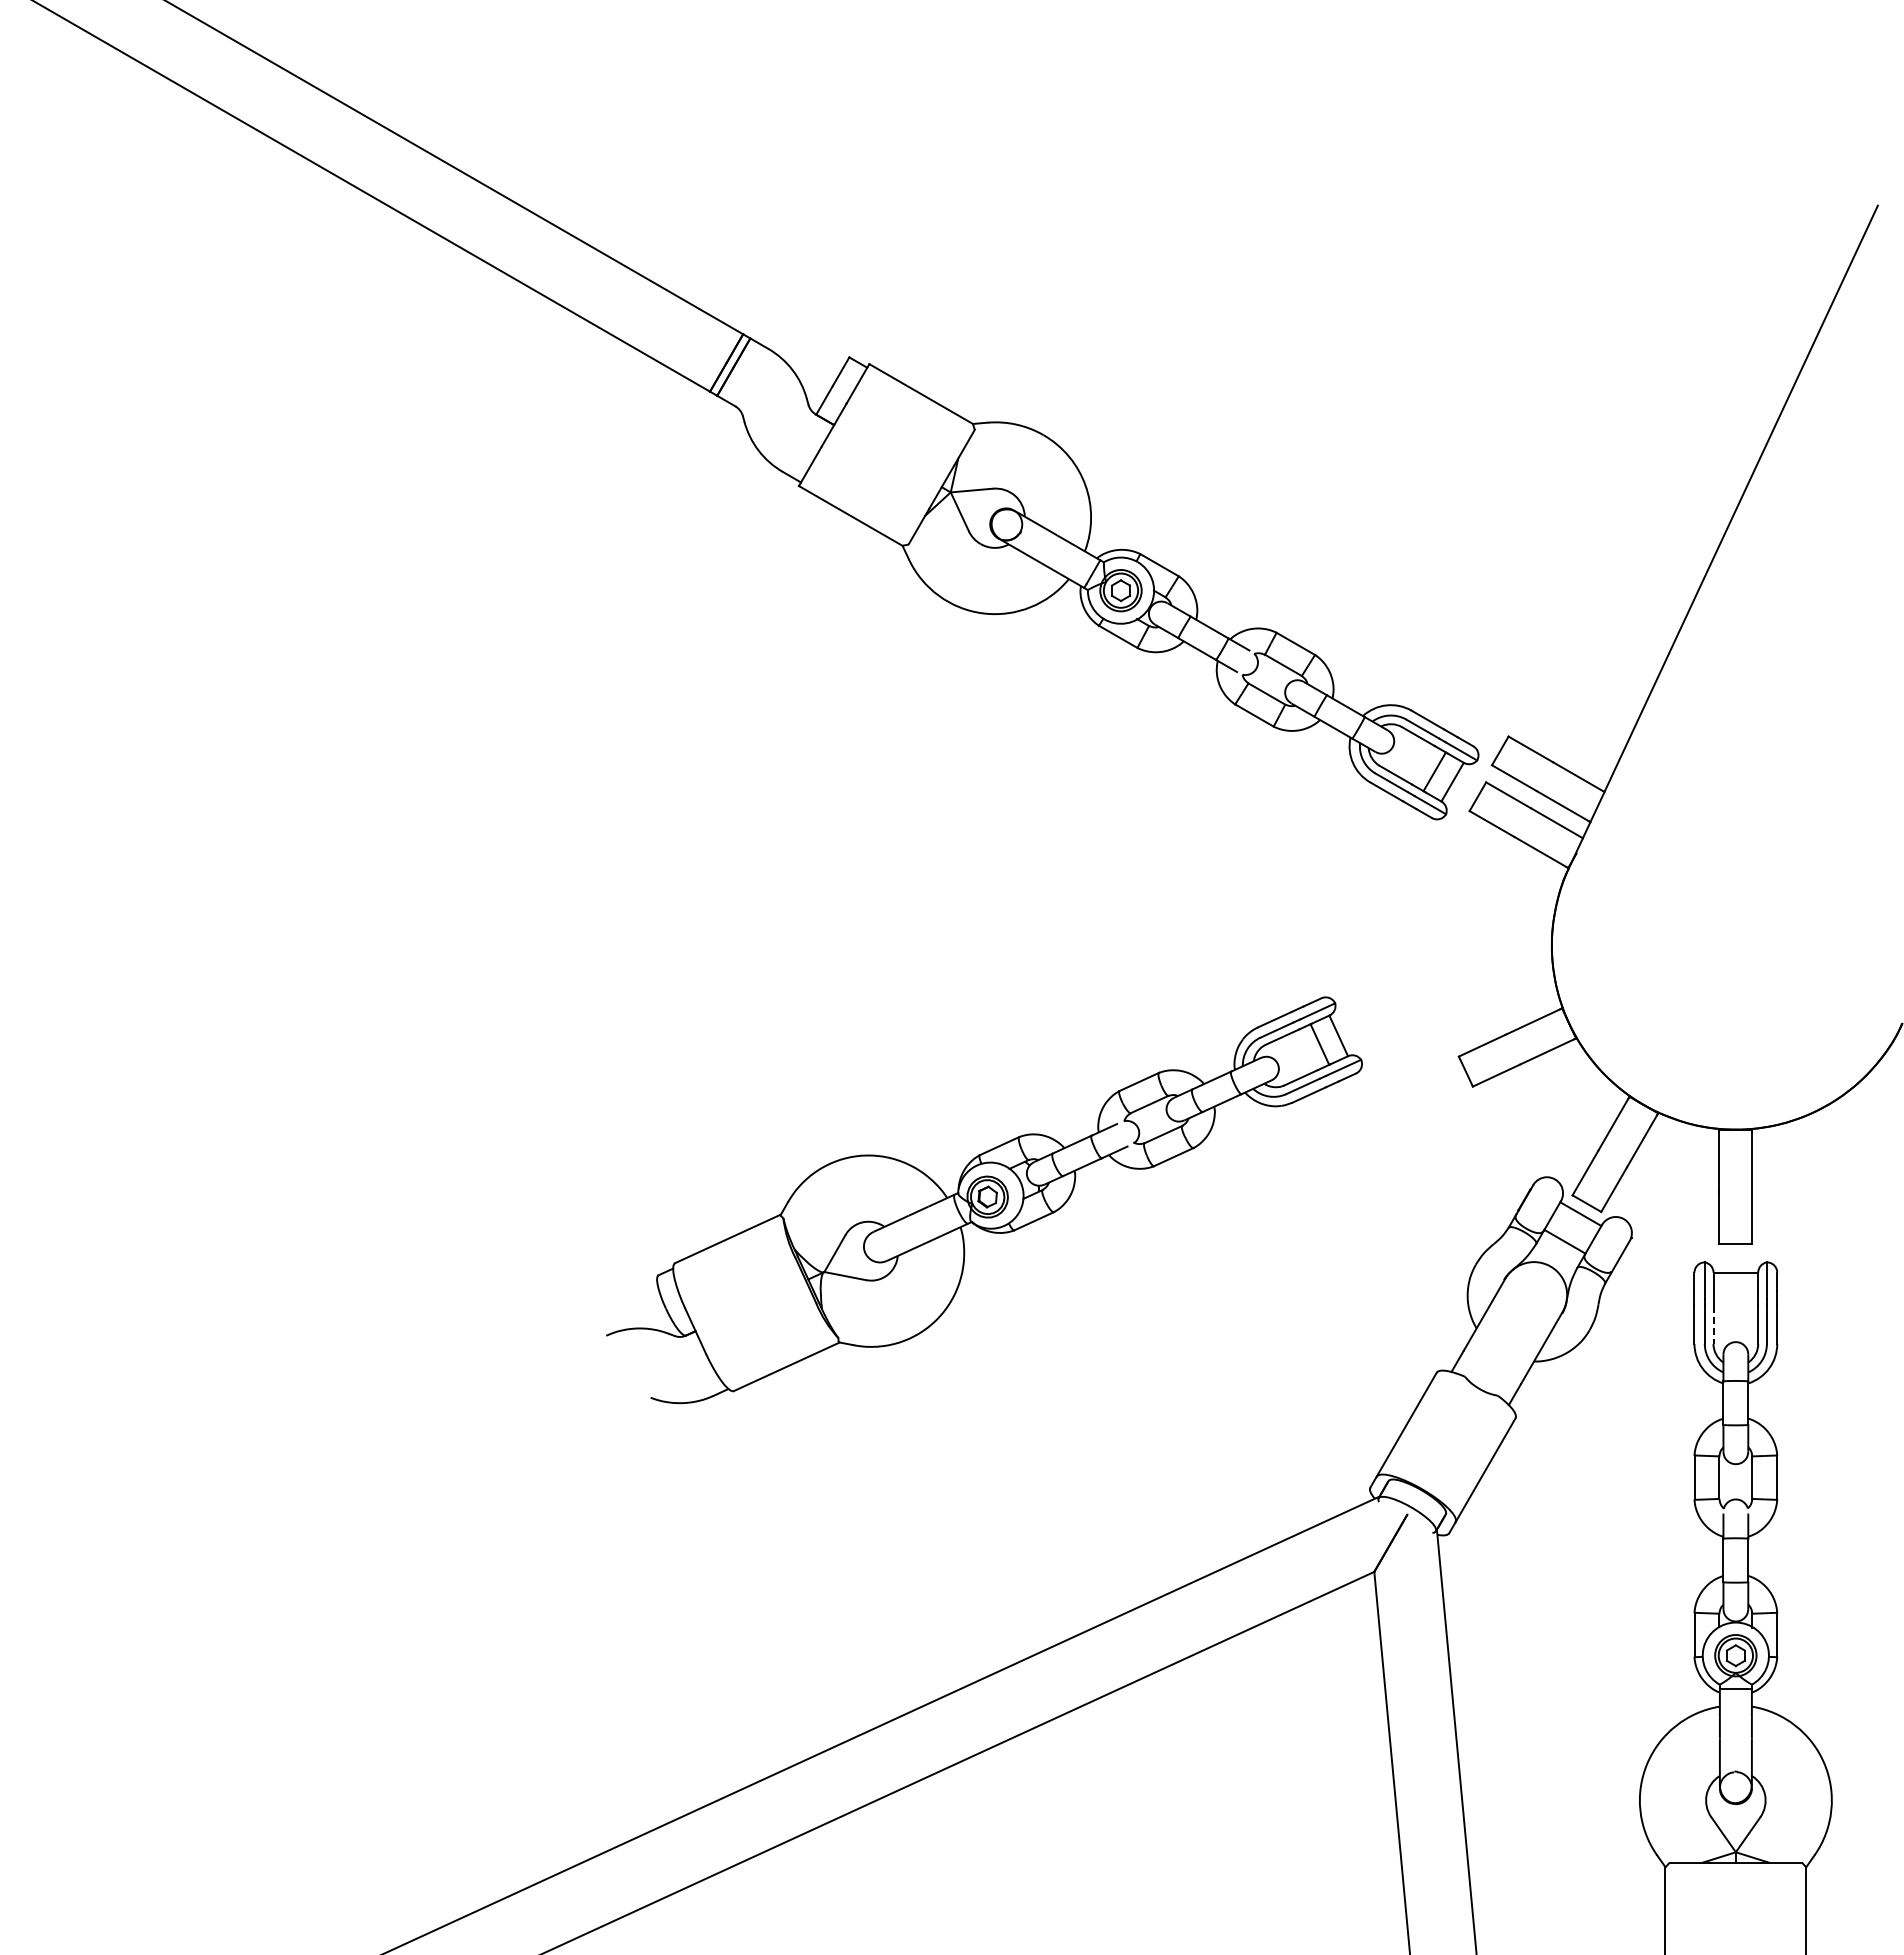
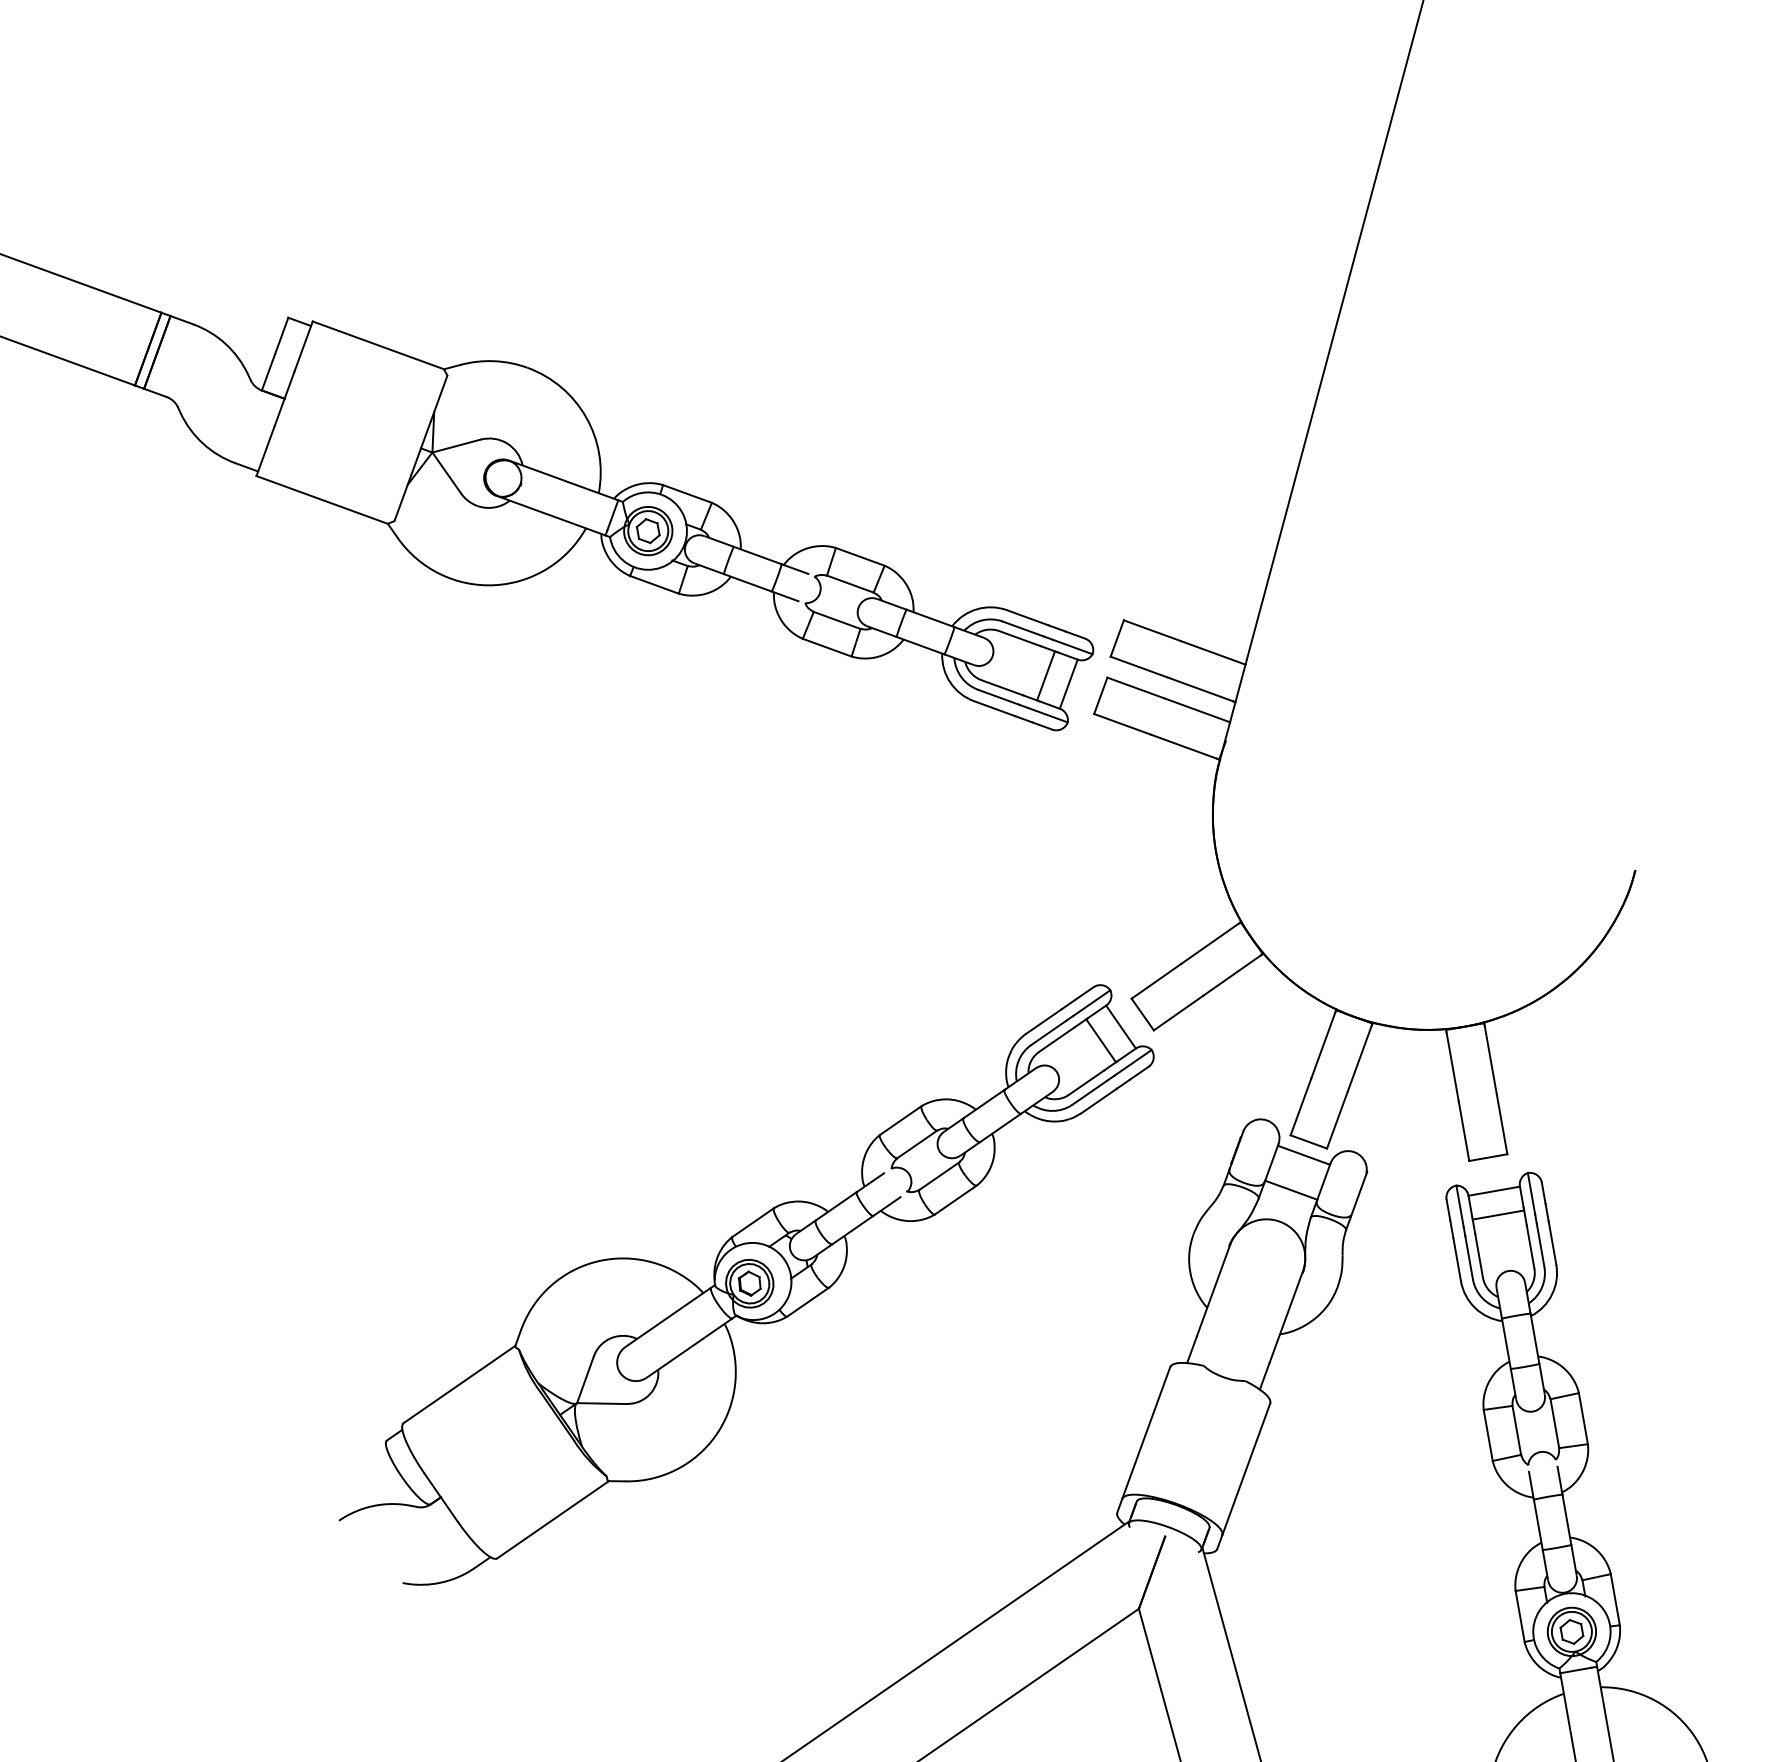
part: (984, 1200) -> (746, 1288), moved
line: (1735, 1293) -> (1498, 1215), added
line: (1713, 1325) -> (1479, 1256), dashed -> solid

